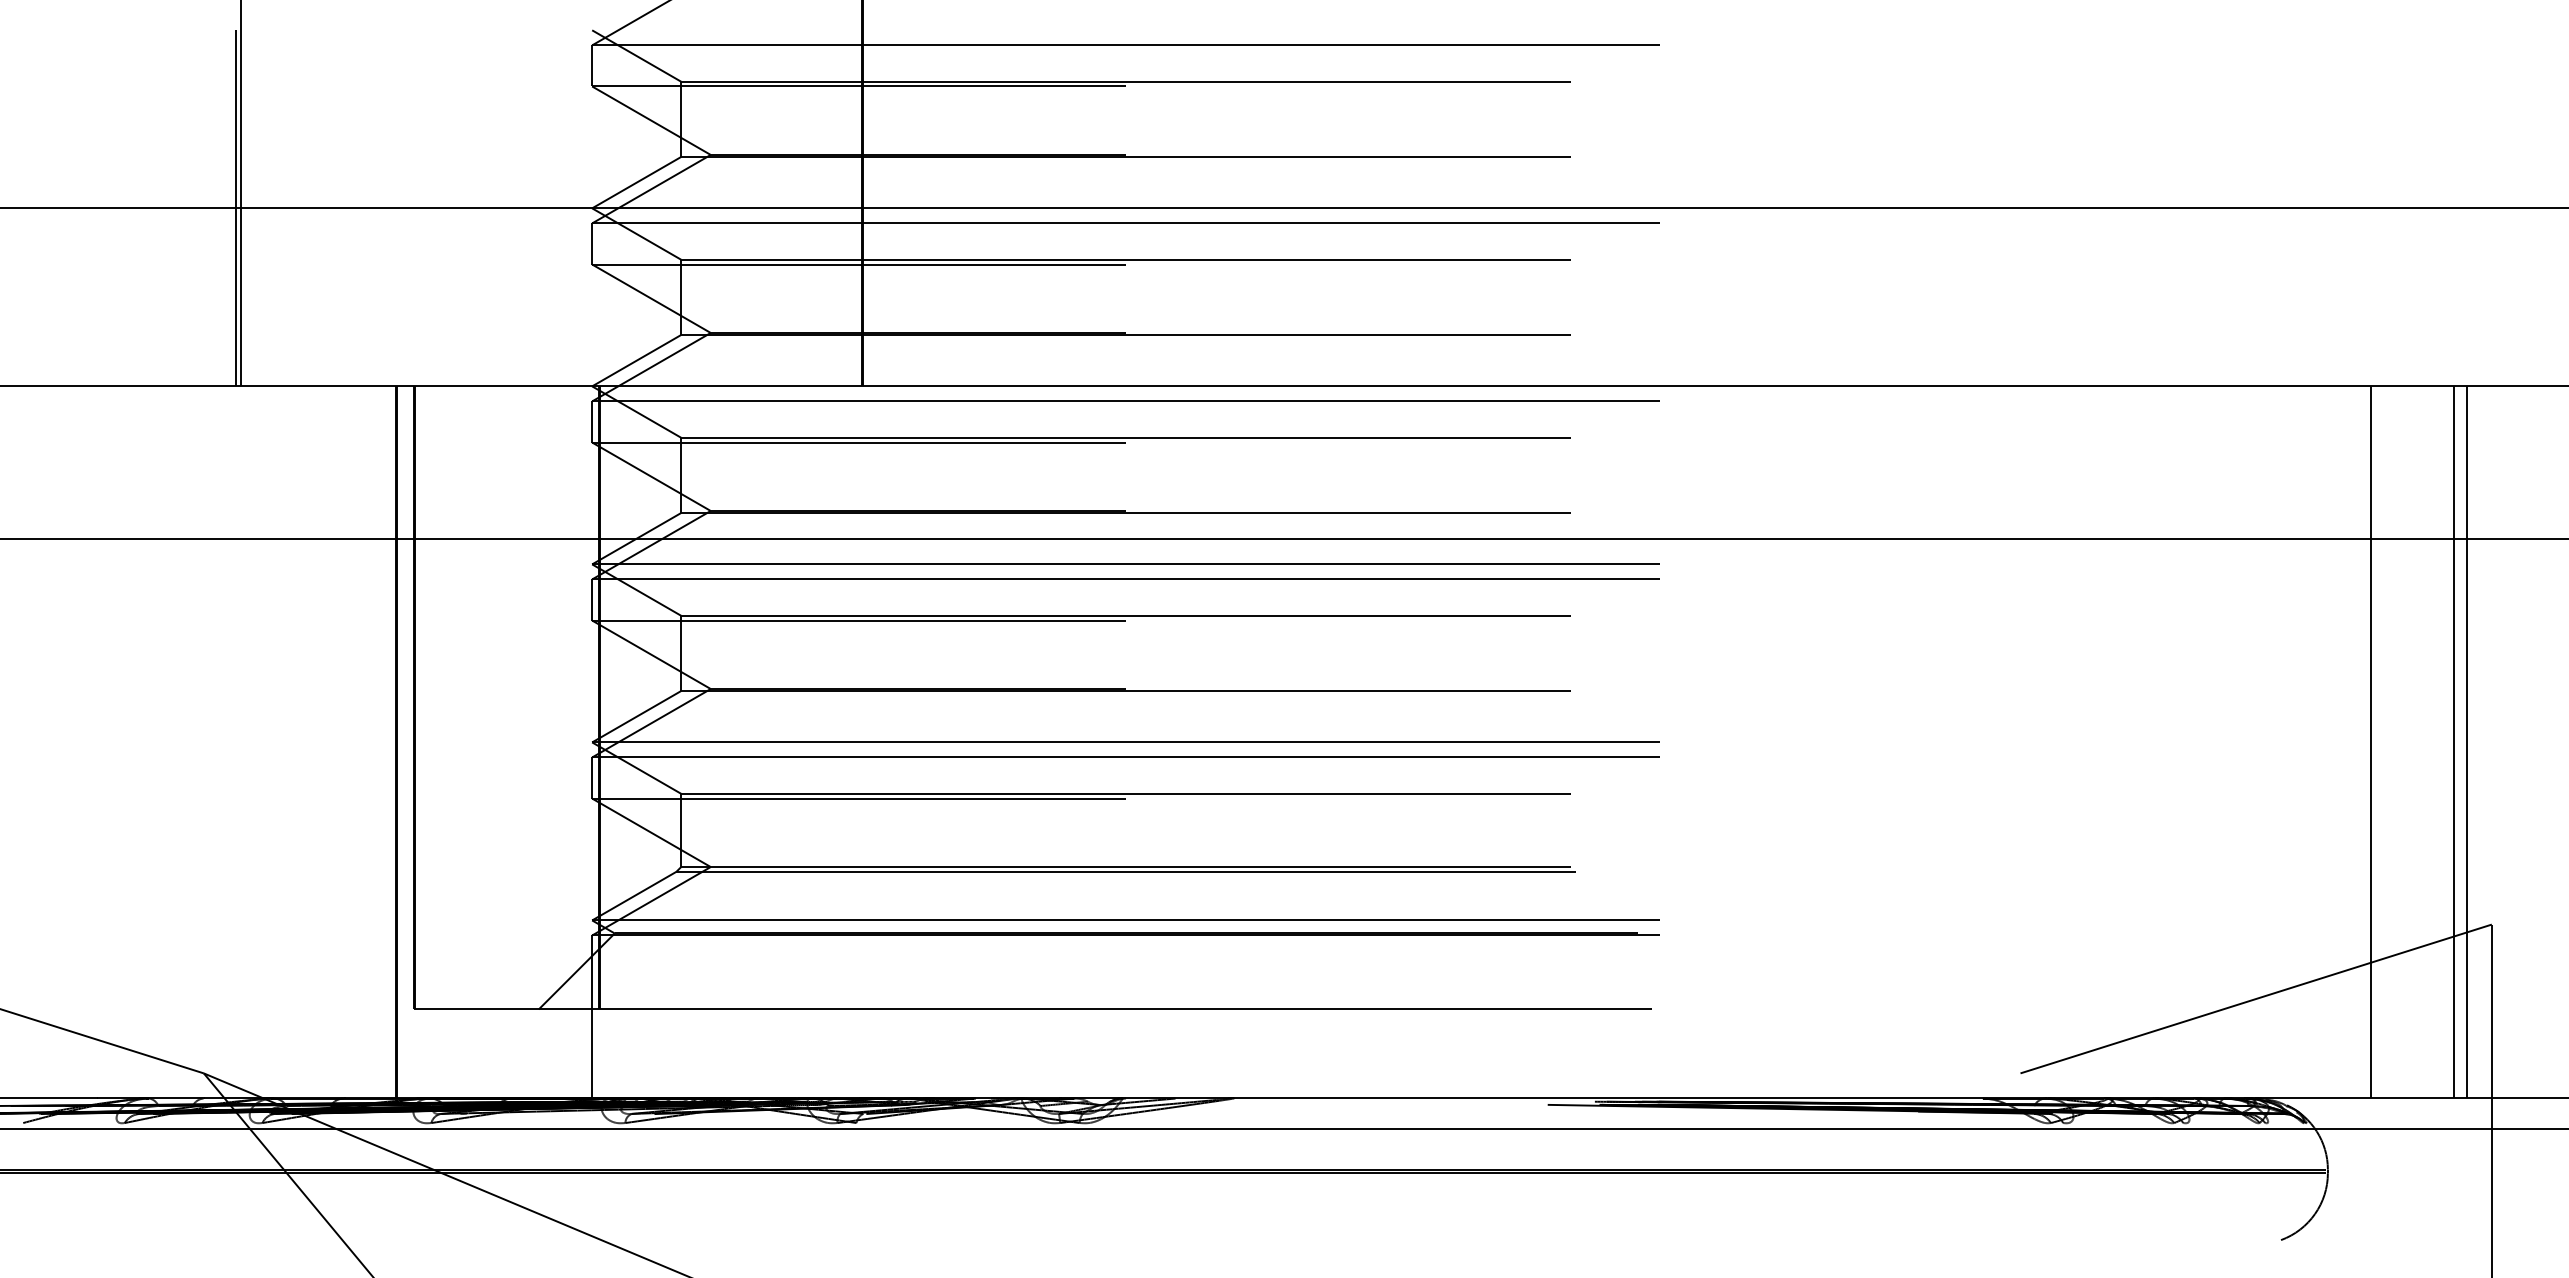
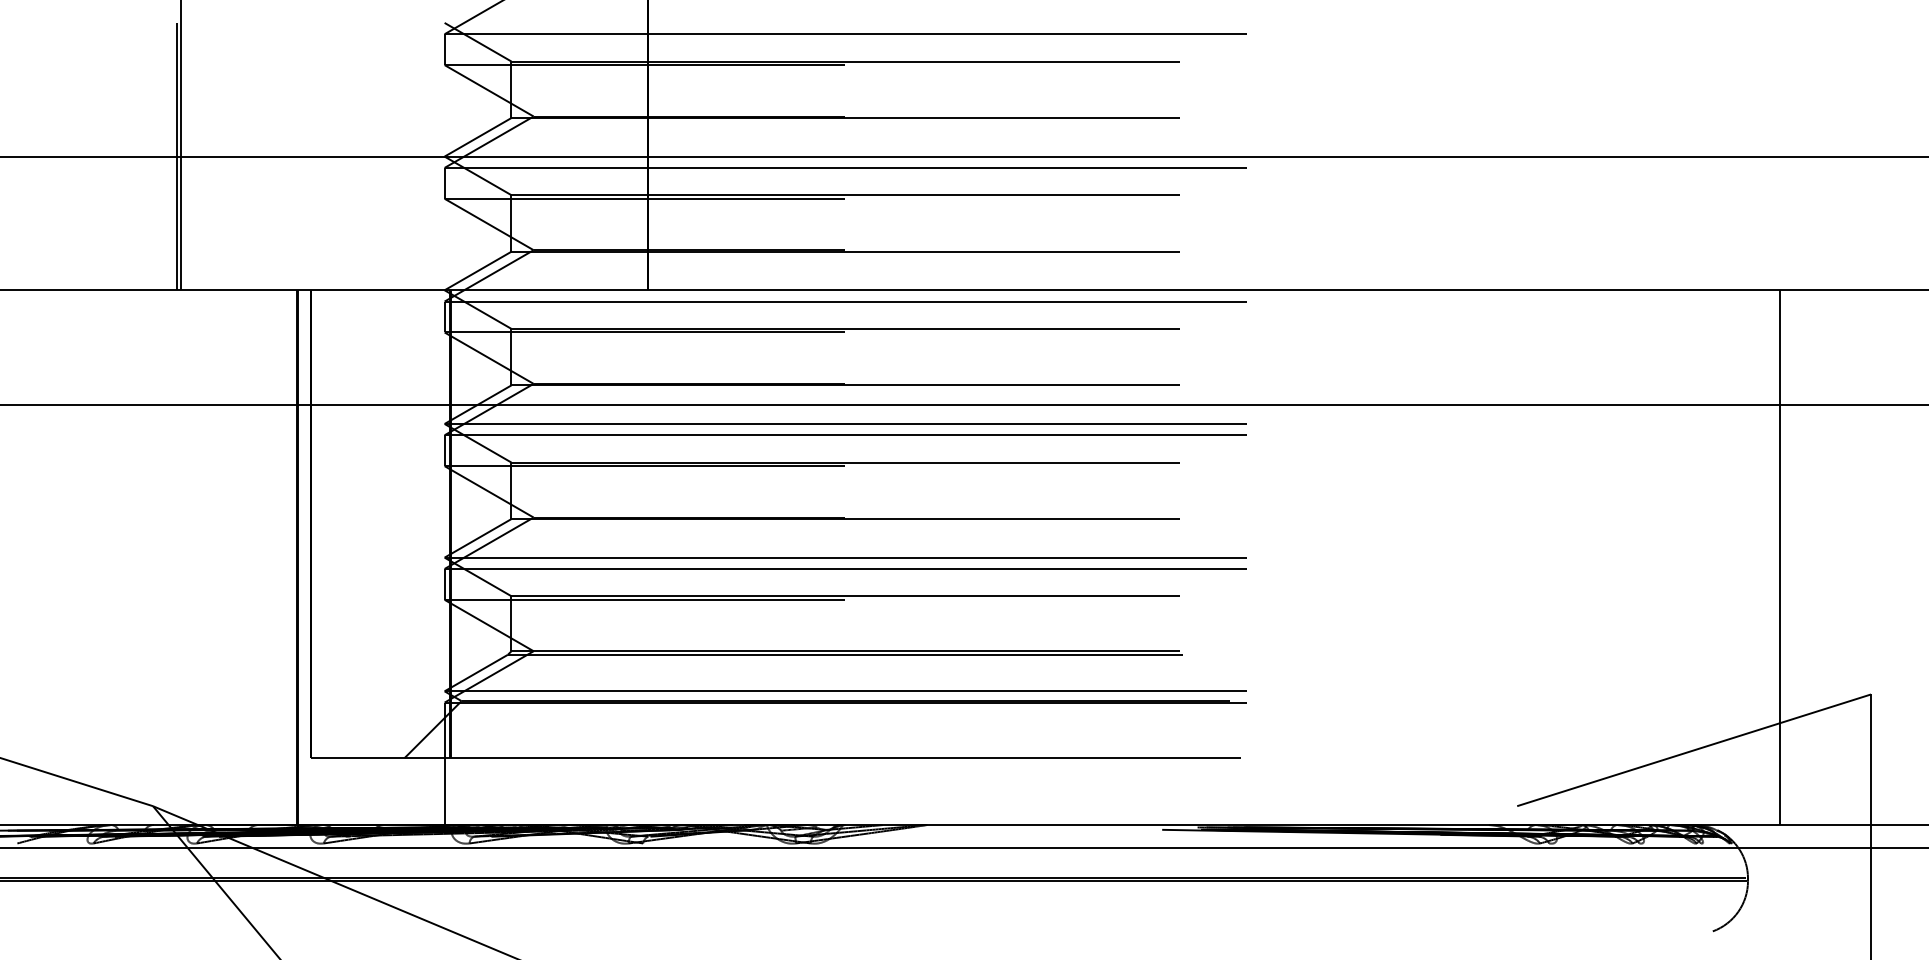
line: (2453, 742) -> (1842, 557), removed
line: (2467, 742) -> (1852, 557), removed

